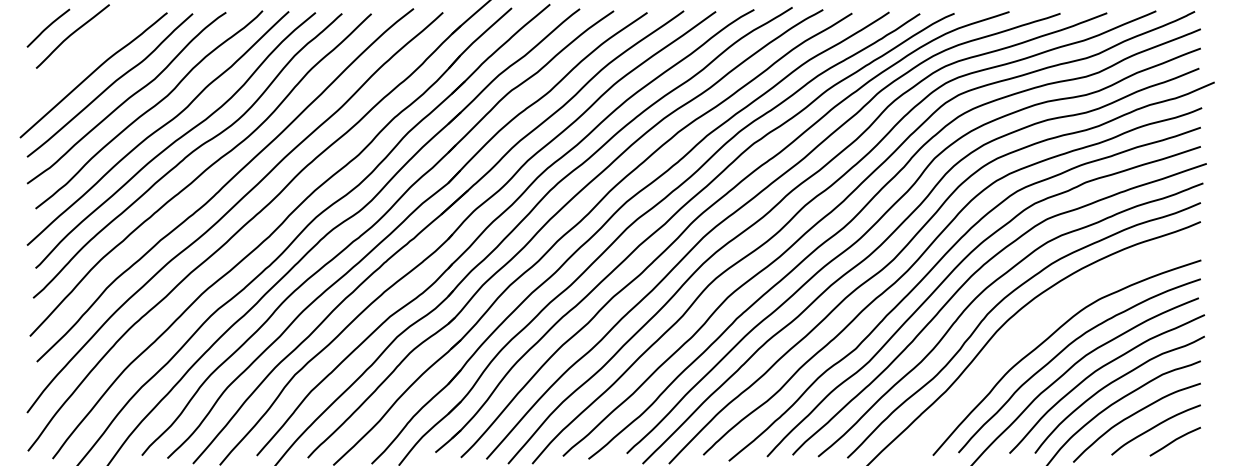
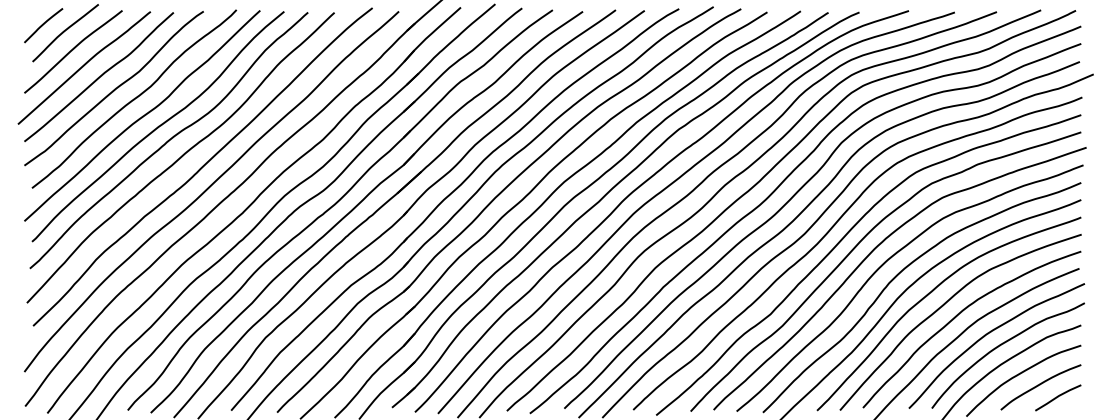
curve: (80, 56) -> (72, 51), added
curve: (1035, 324) -> (932, 292), added

